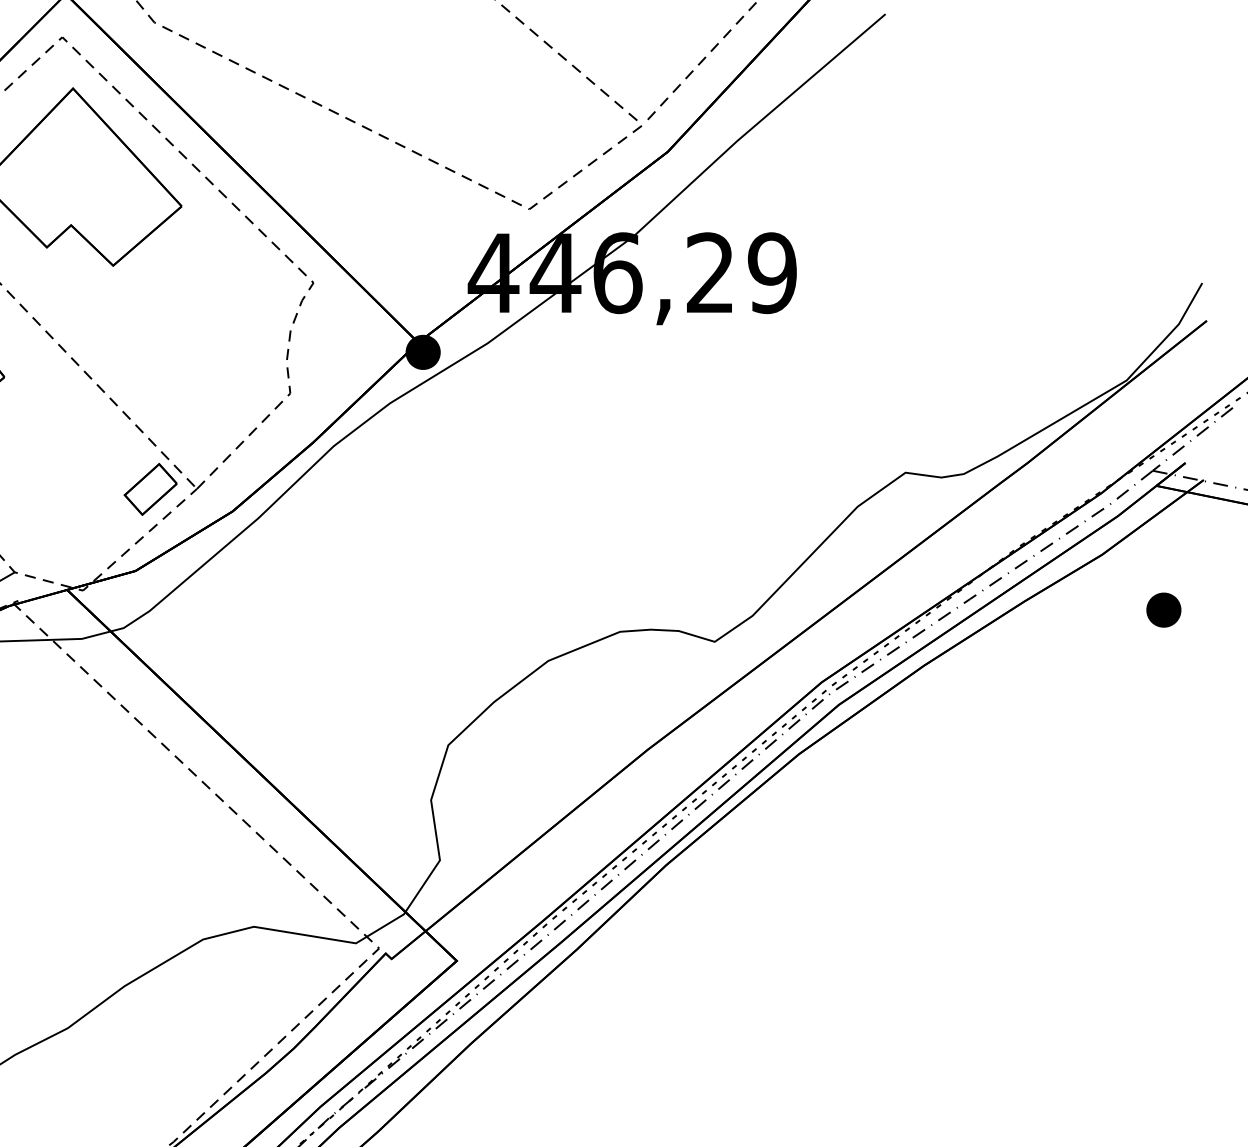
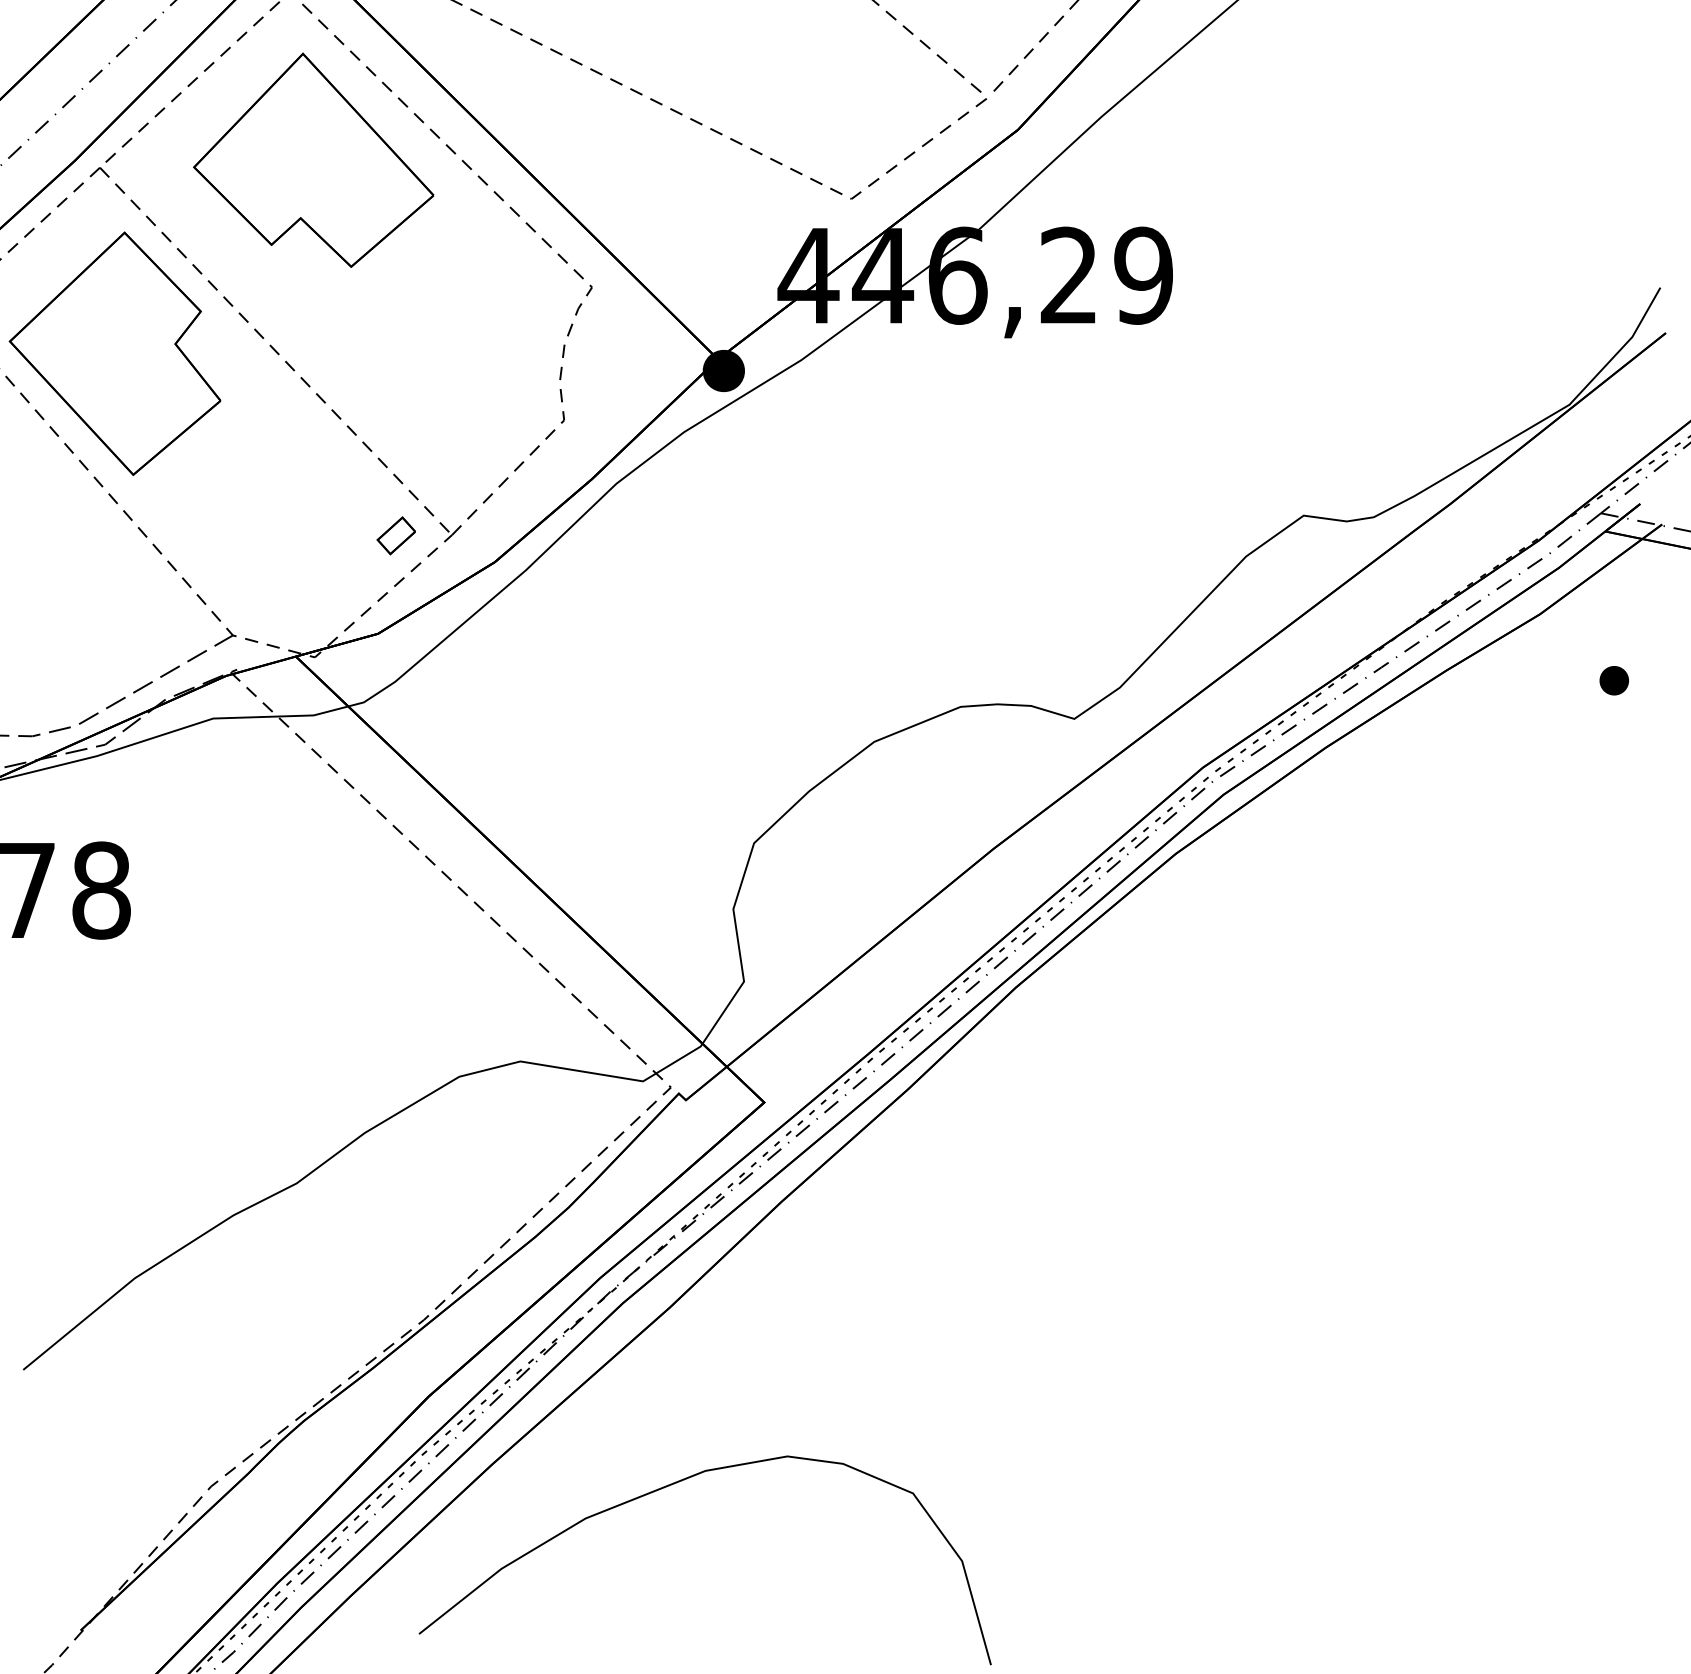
part: (150, 489) -> (396, 535), size x0.6
part: (1164, 609) -> (1614, 680), size x0.7

